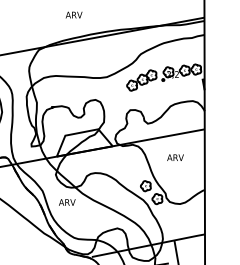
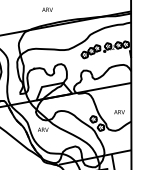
text: (175, 158) -> (119, 112), moved

